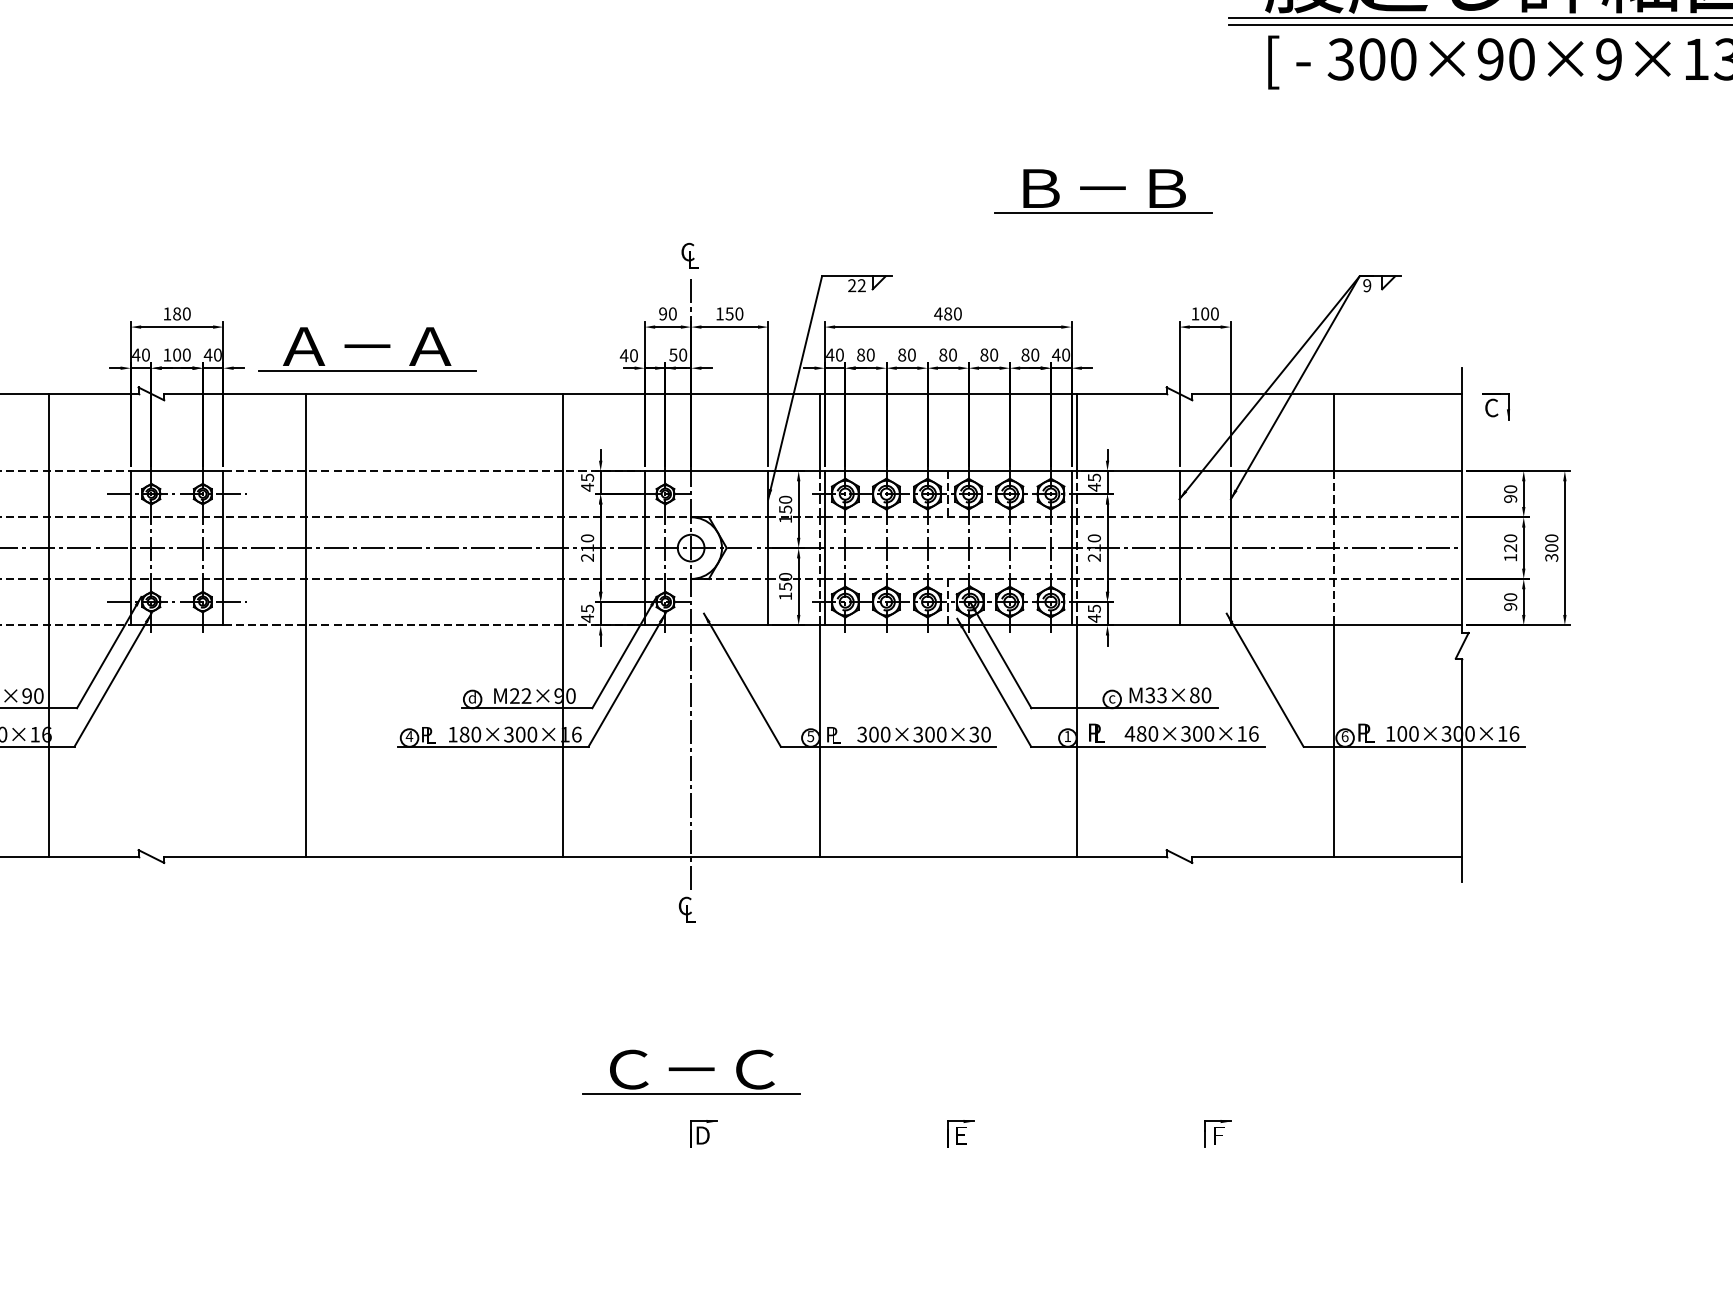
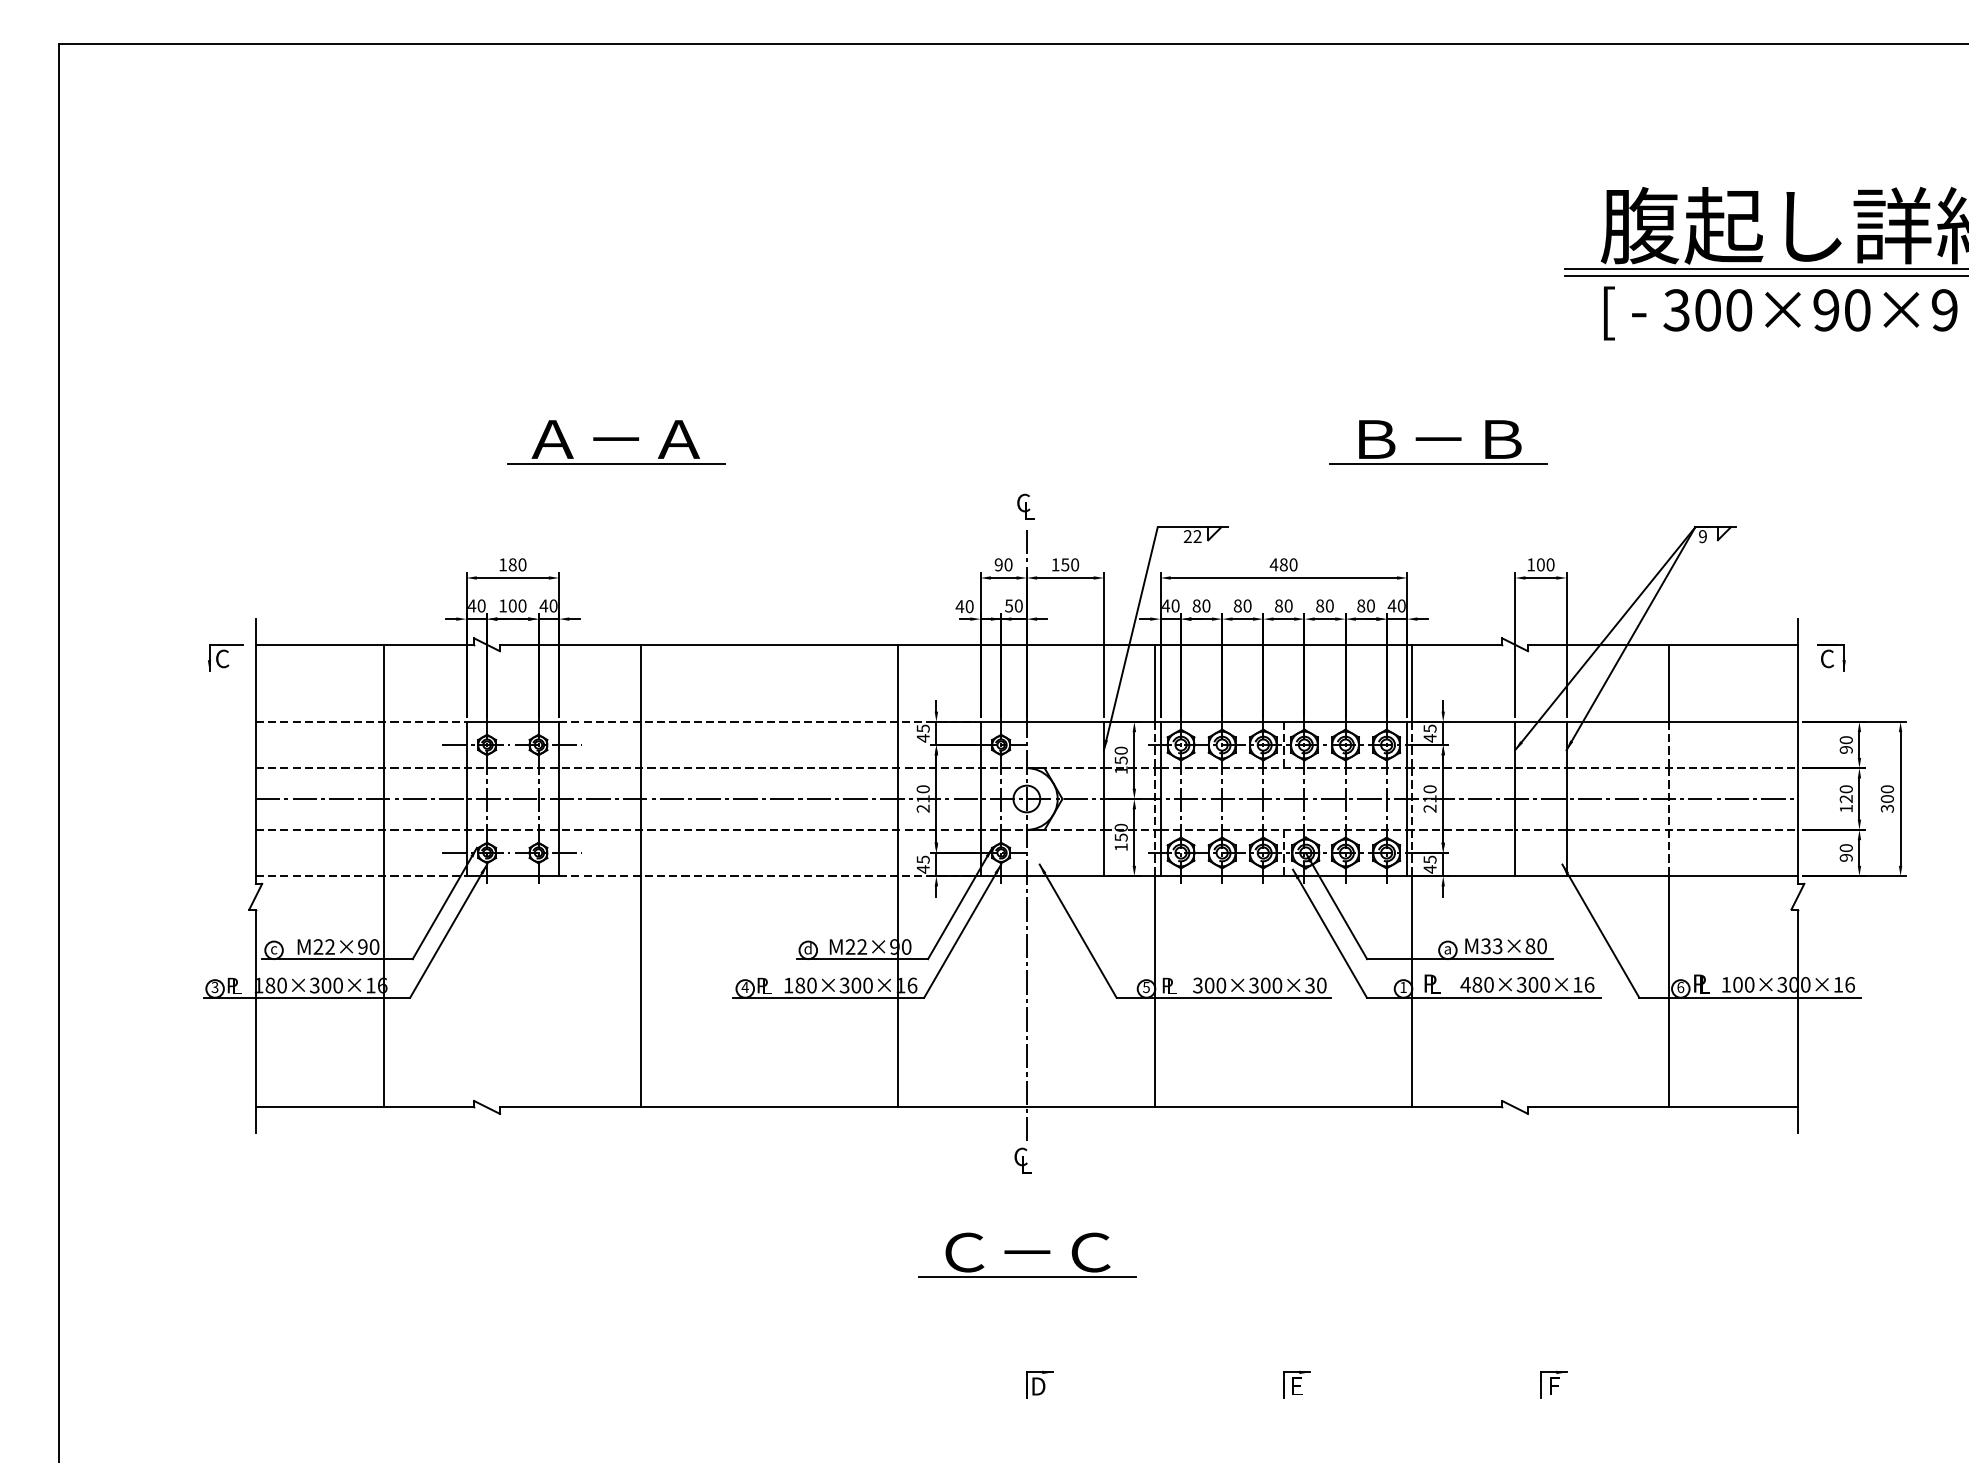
part: (367, 349) -> (616, 442), moved
text: (1111, 699) -> (1447, 950), c -> a
part: (691, 1071) -> (1027, 1254), moved

